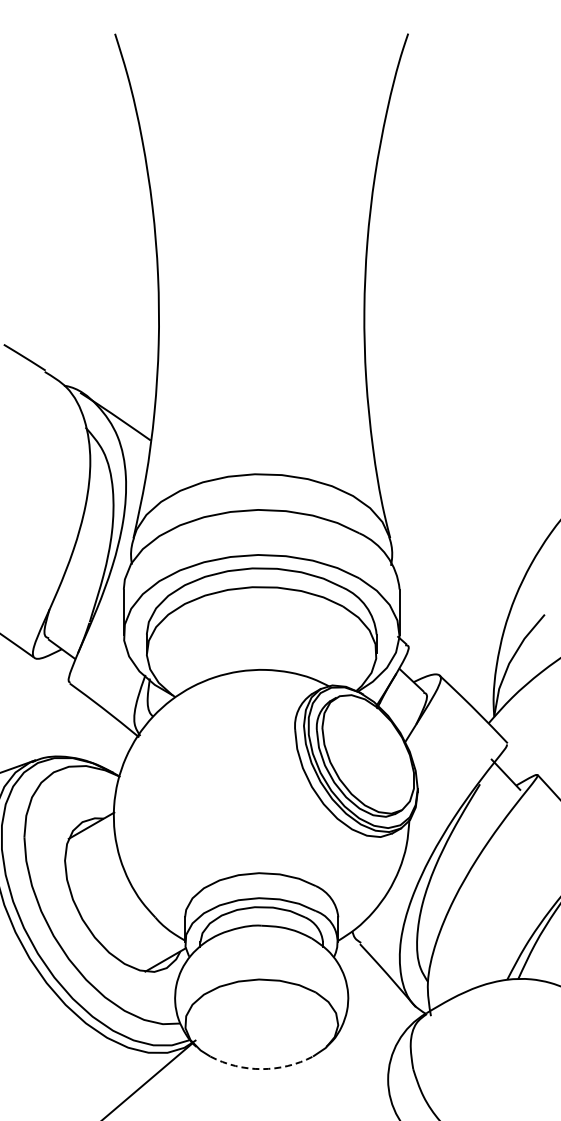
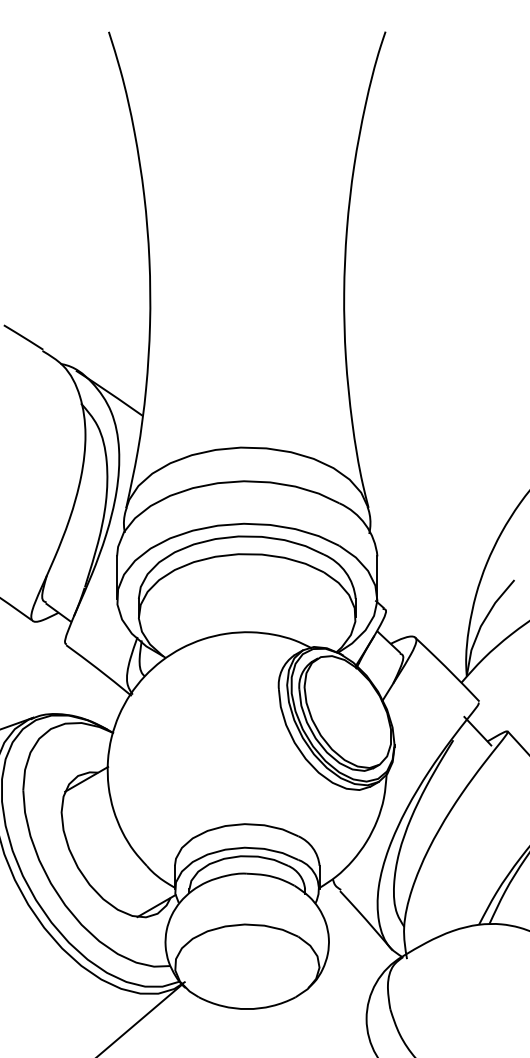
arc: (261, 1069) -> (247, 1009), dashed -> solid

